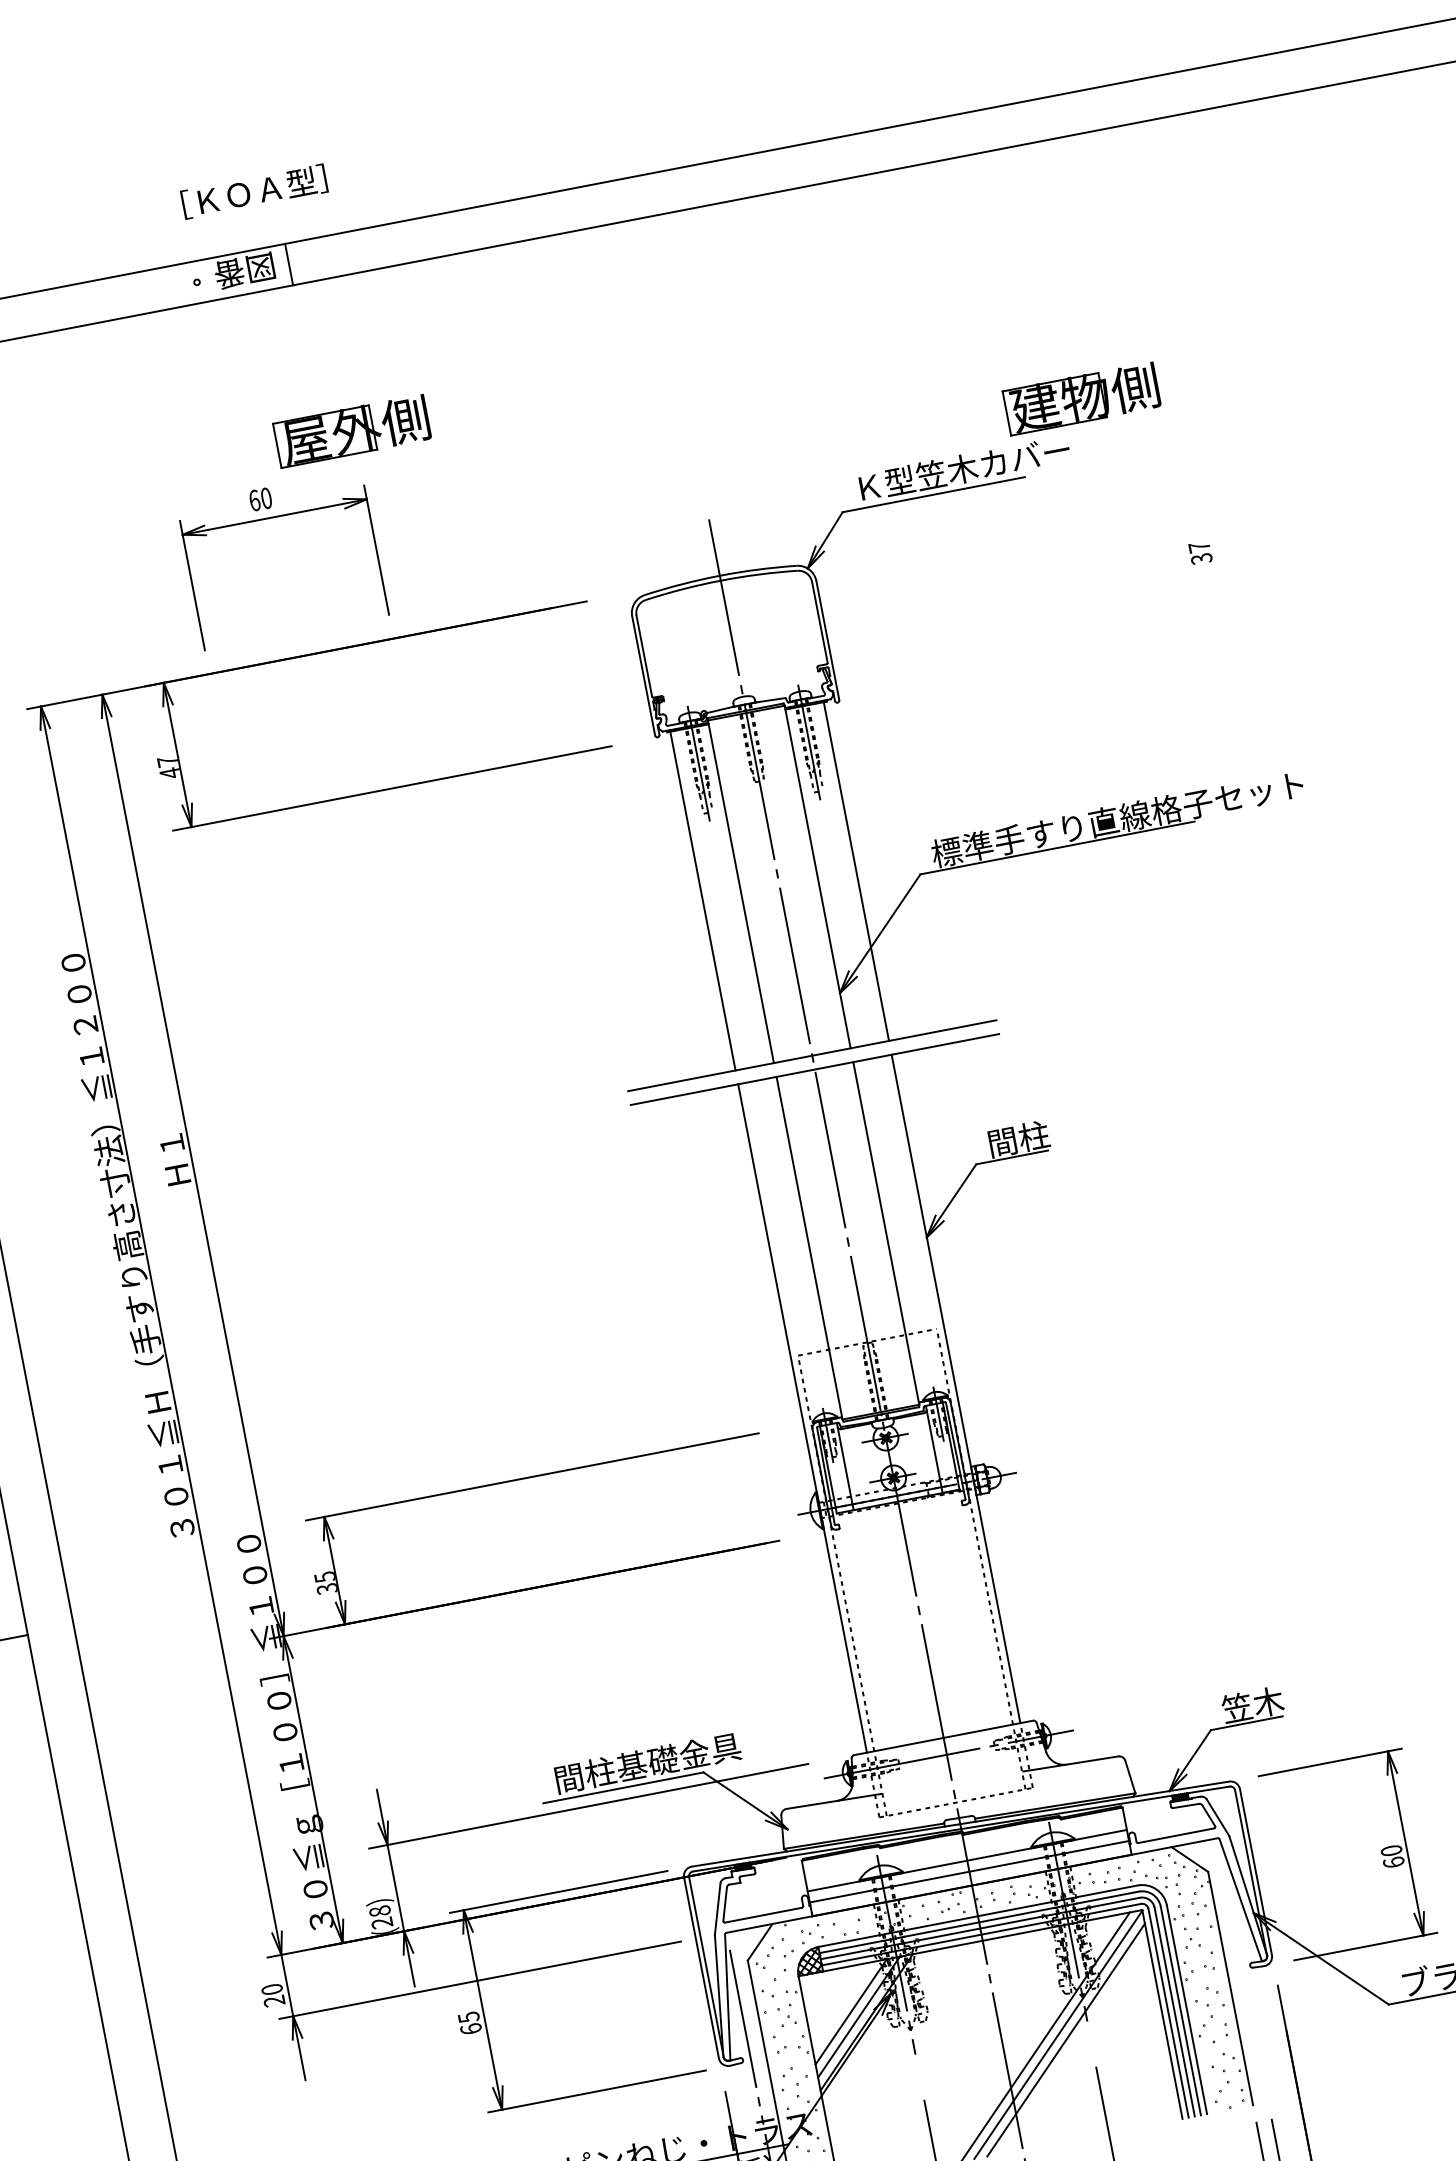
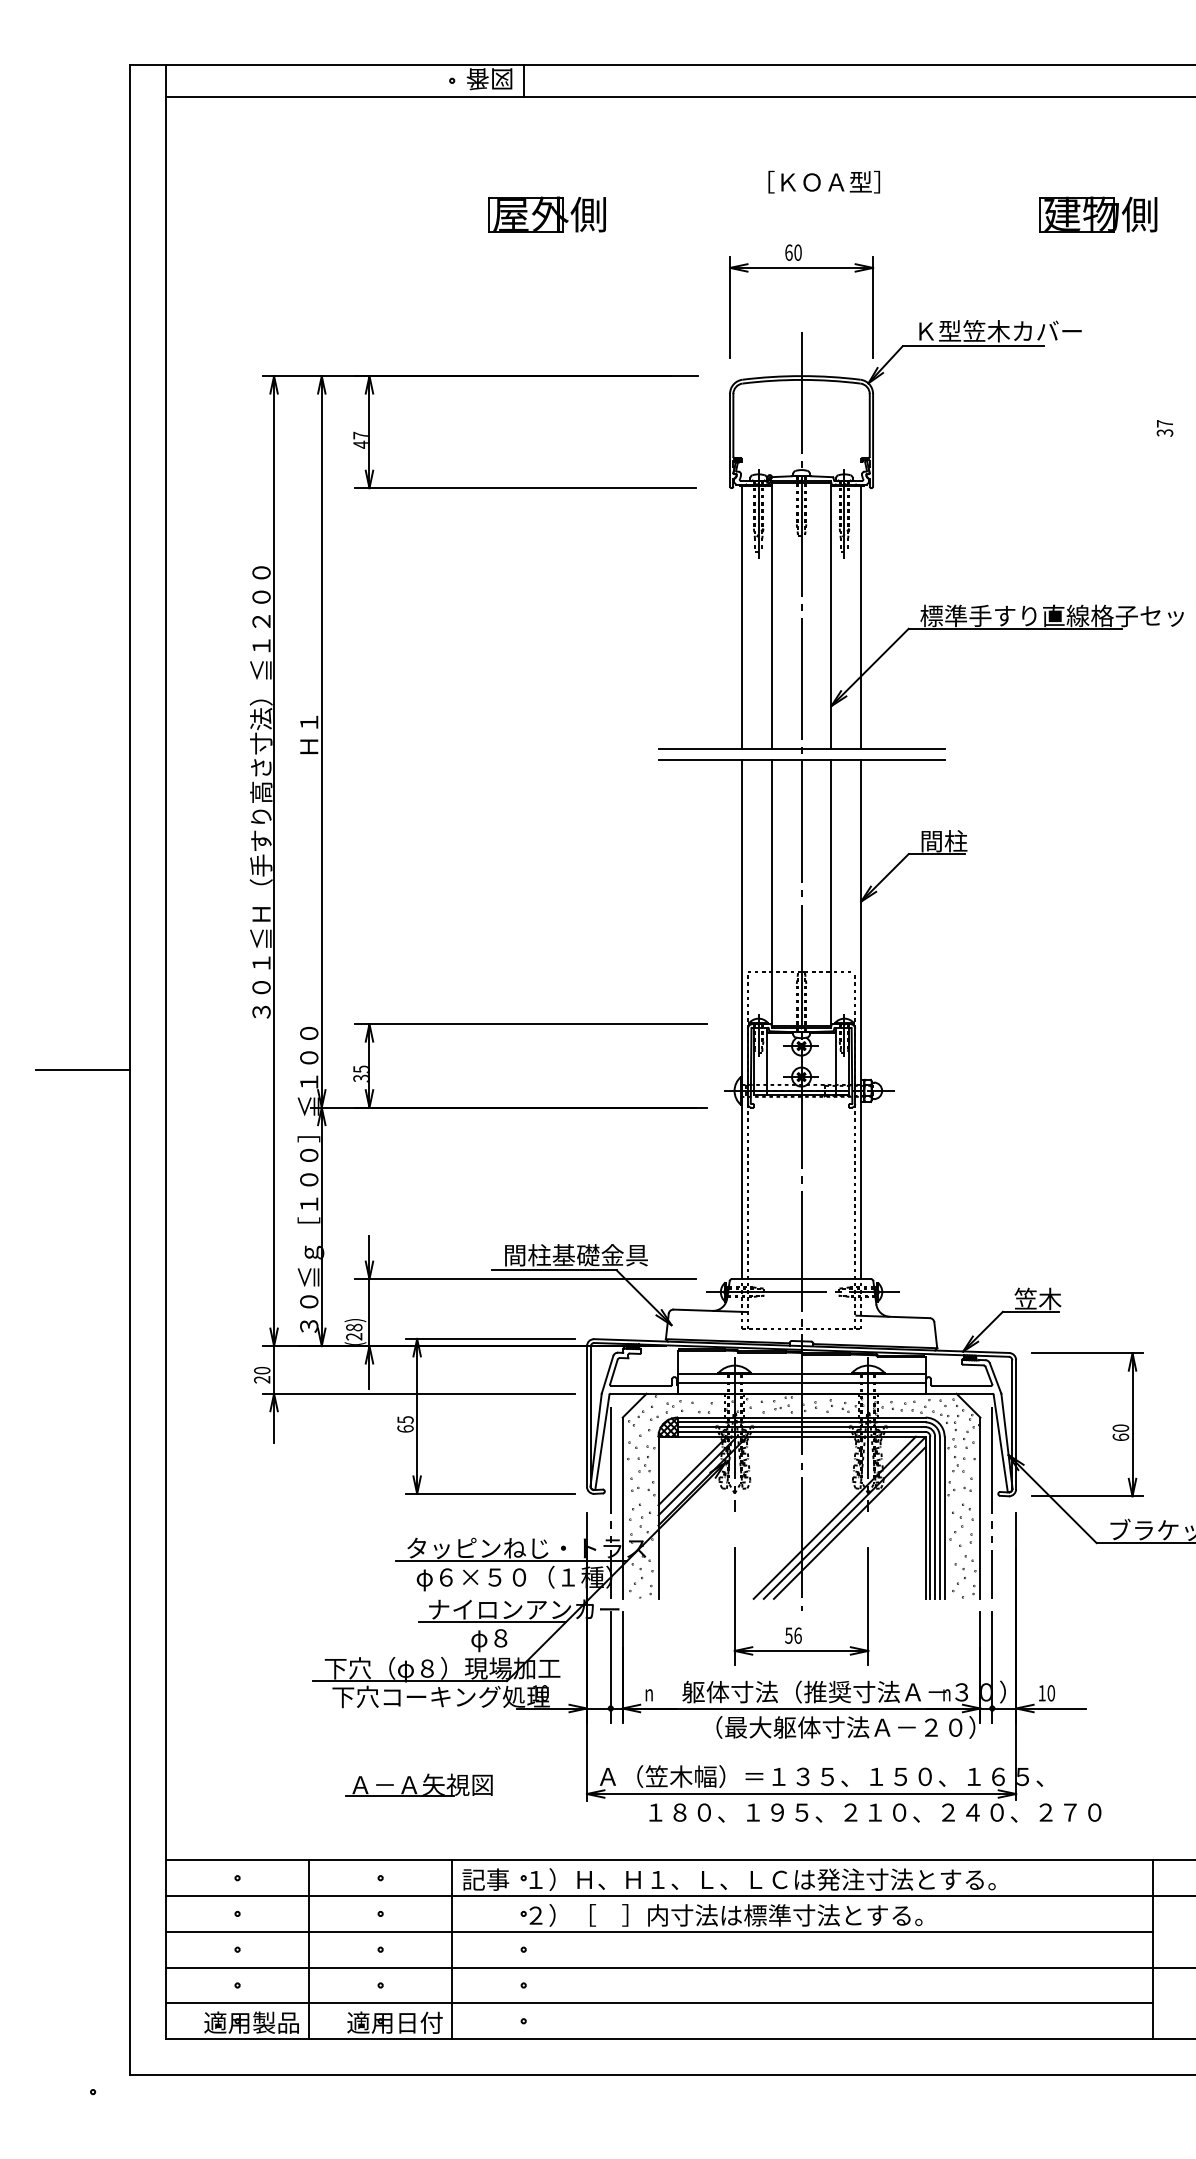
text: (253, 190) -> (823, 181), moved
part: (1082, 398) -> (1098, 214), moved
part: (274, 517) -> (801, 268), moved
line: (1244, 1978) -> (992, 1502), added

